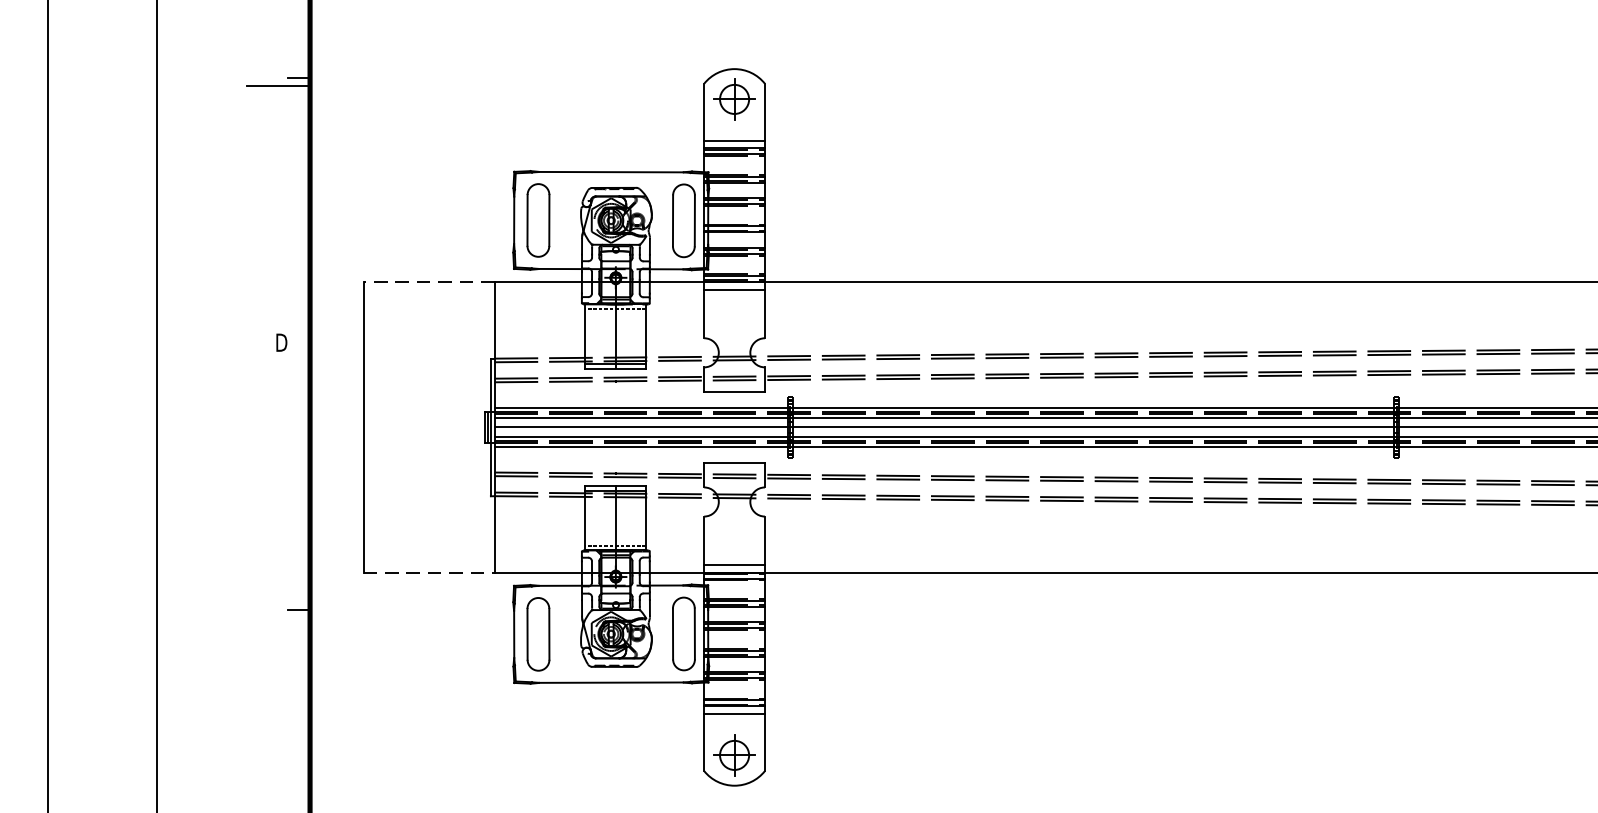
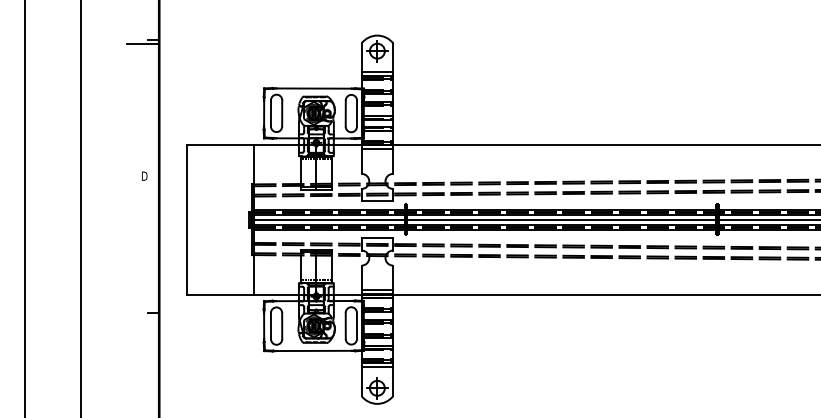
line: (429, 280) -> (220, 144), dashed -> solid
line: (429, 572) -> (220, 294), dashed -> solid

